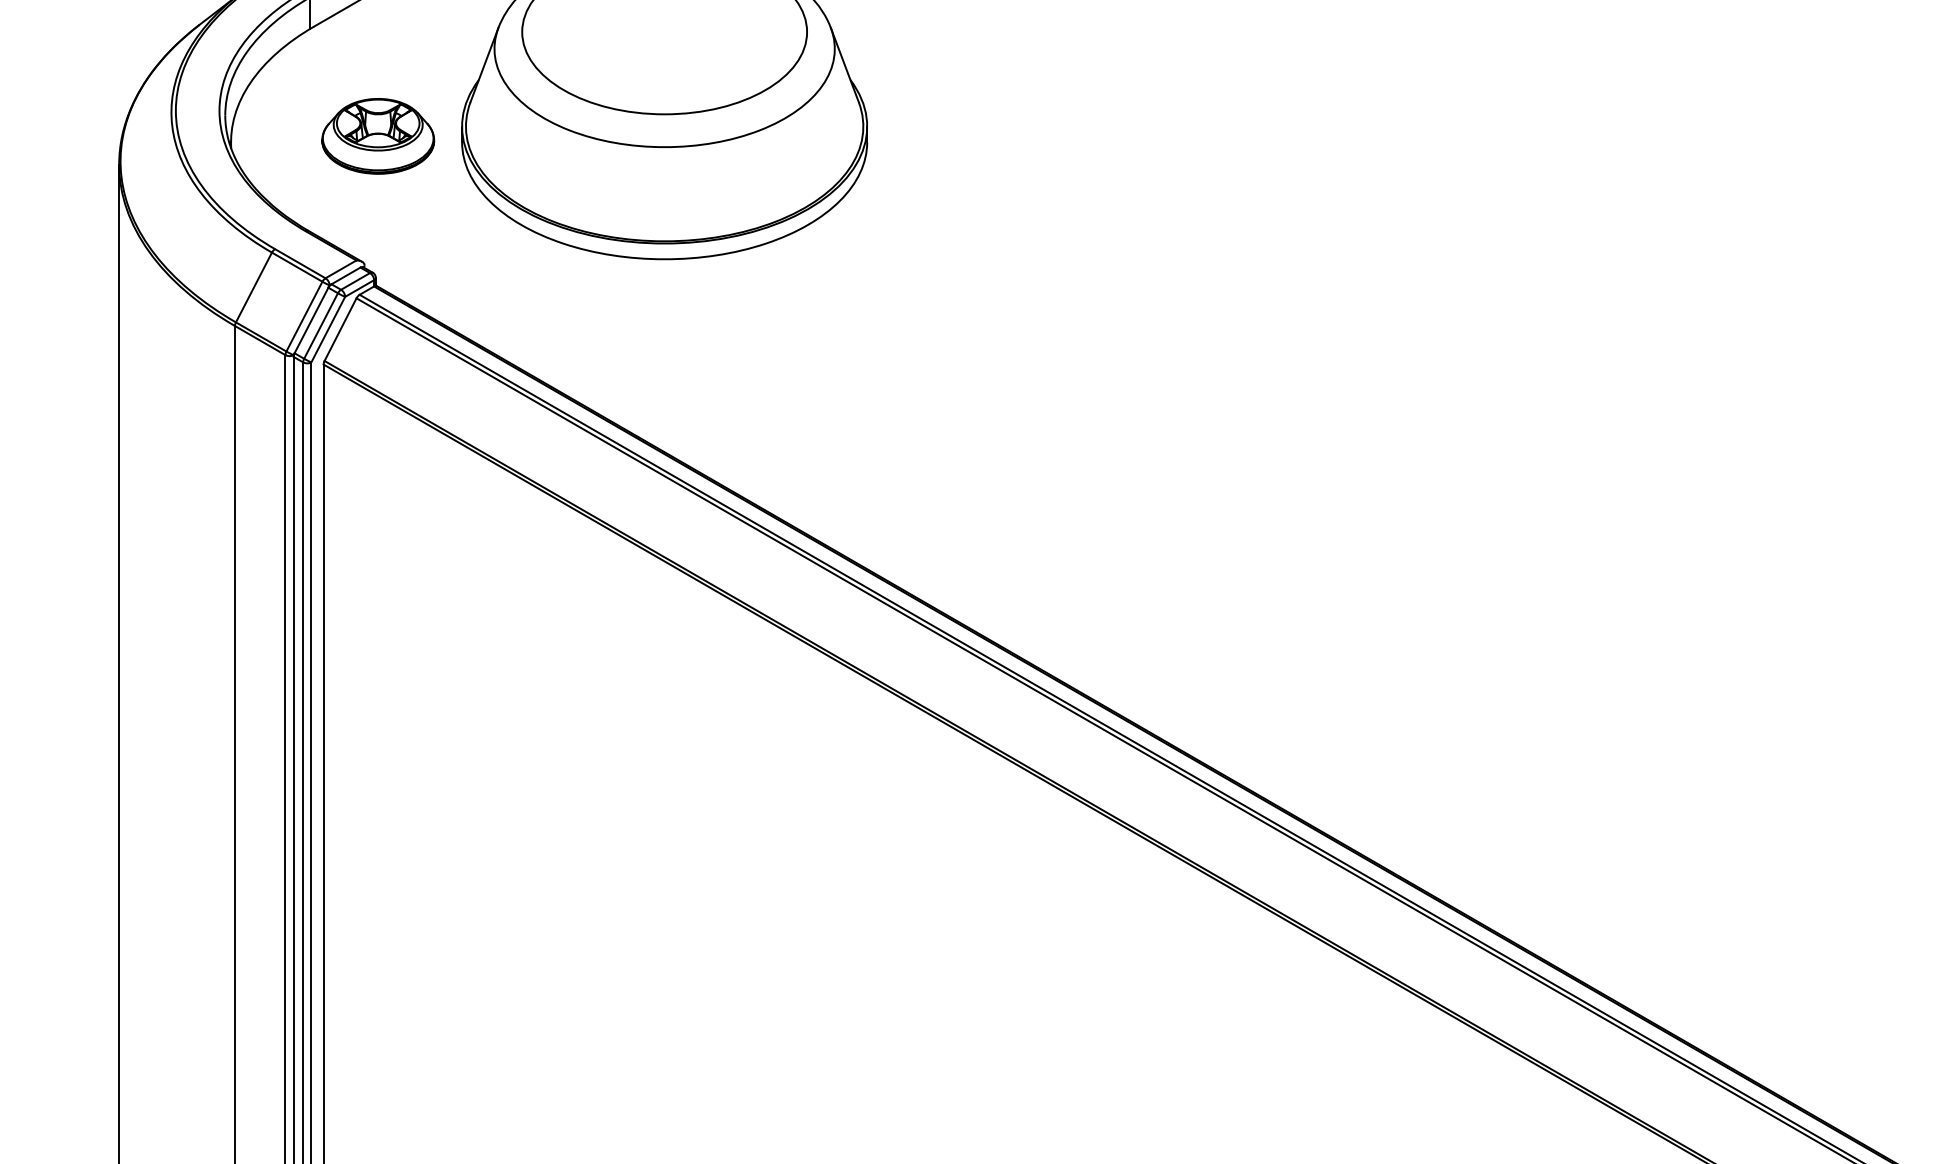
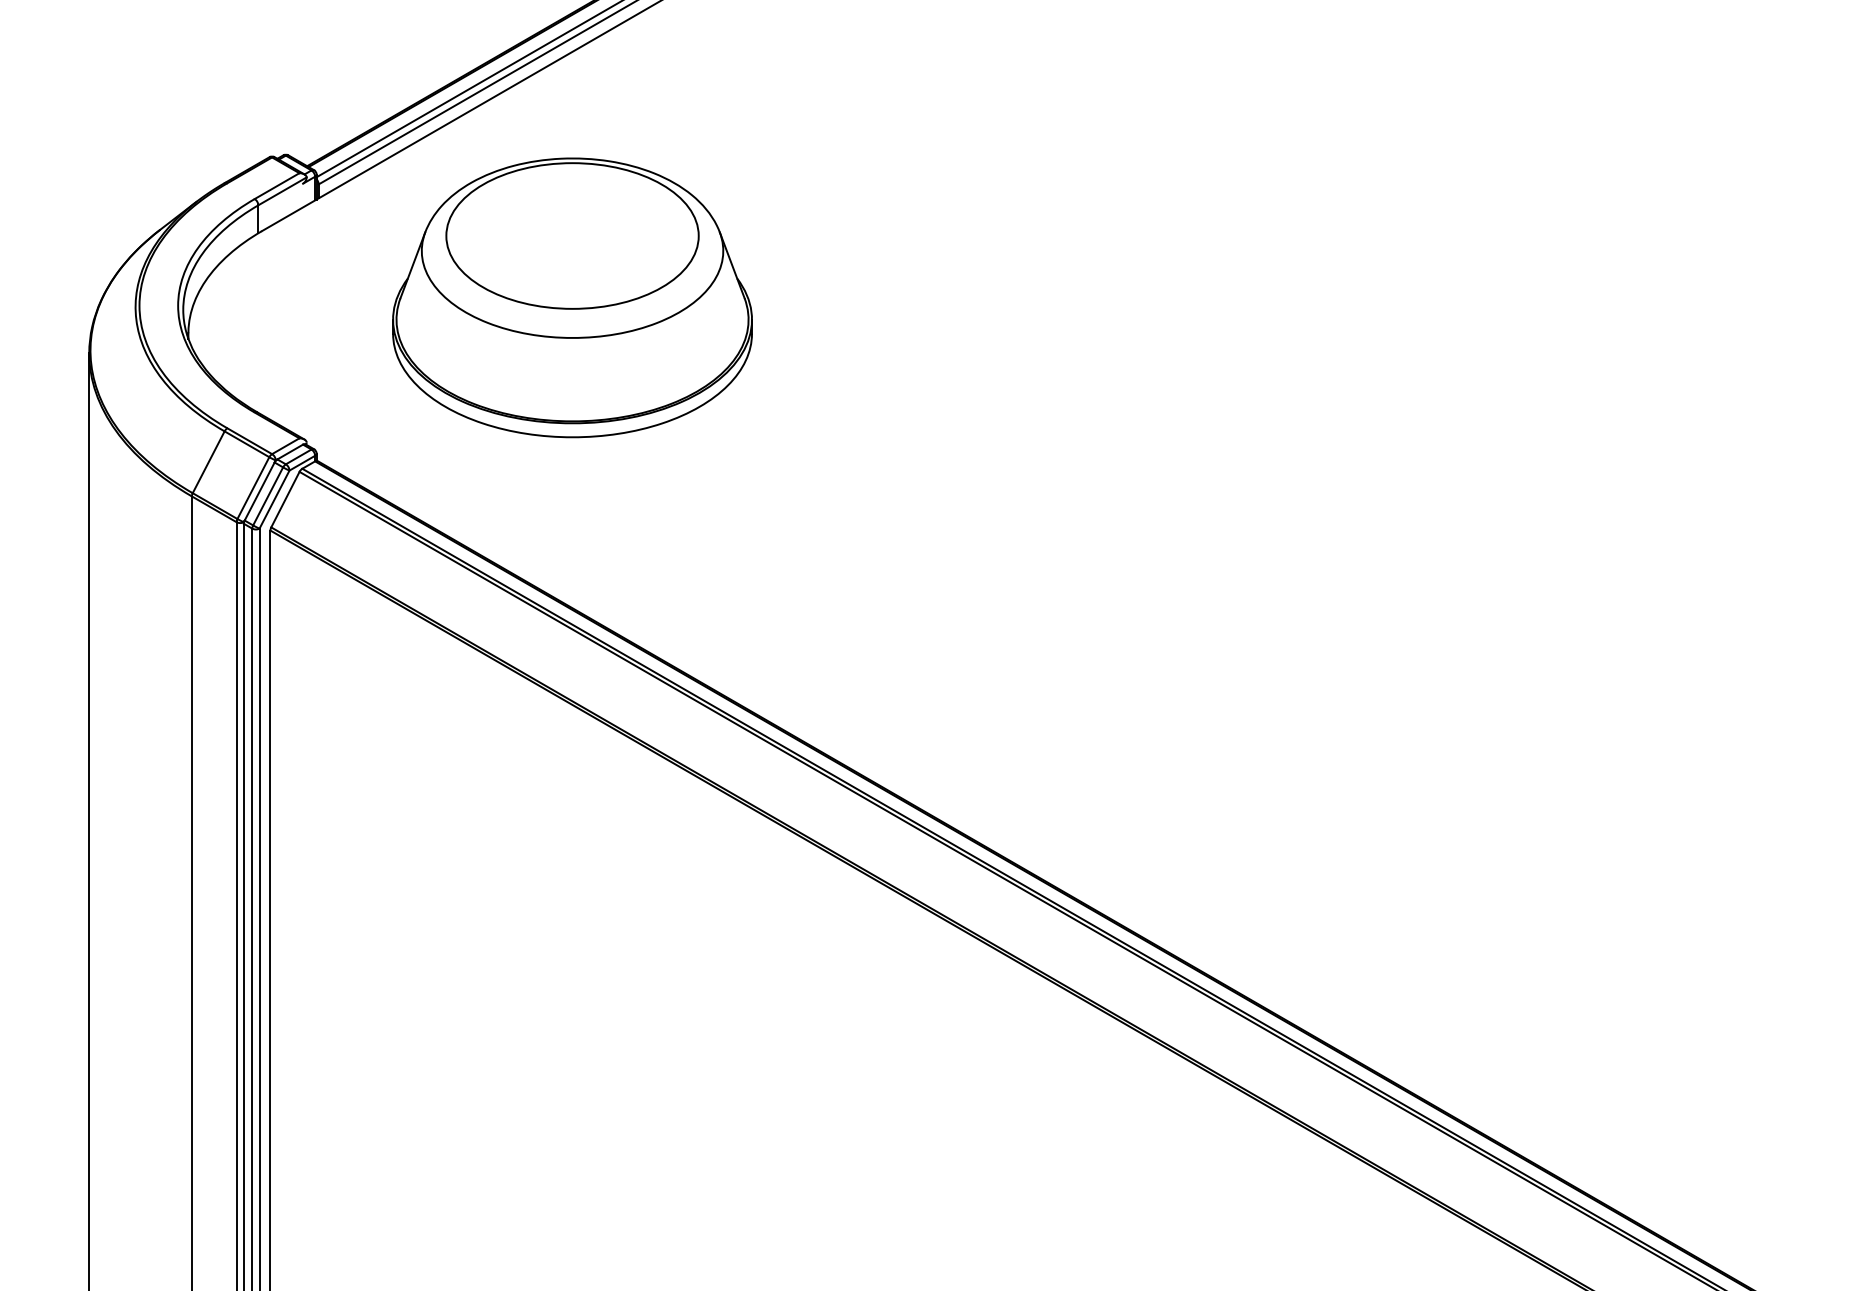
part: (377, 136) -> (318, 328), removed

